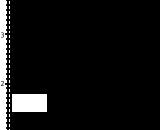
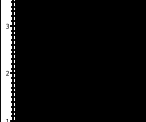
fill: (28, 102) -> (32, 91), added

